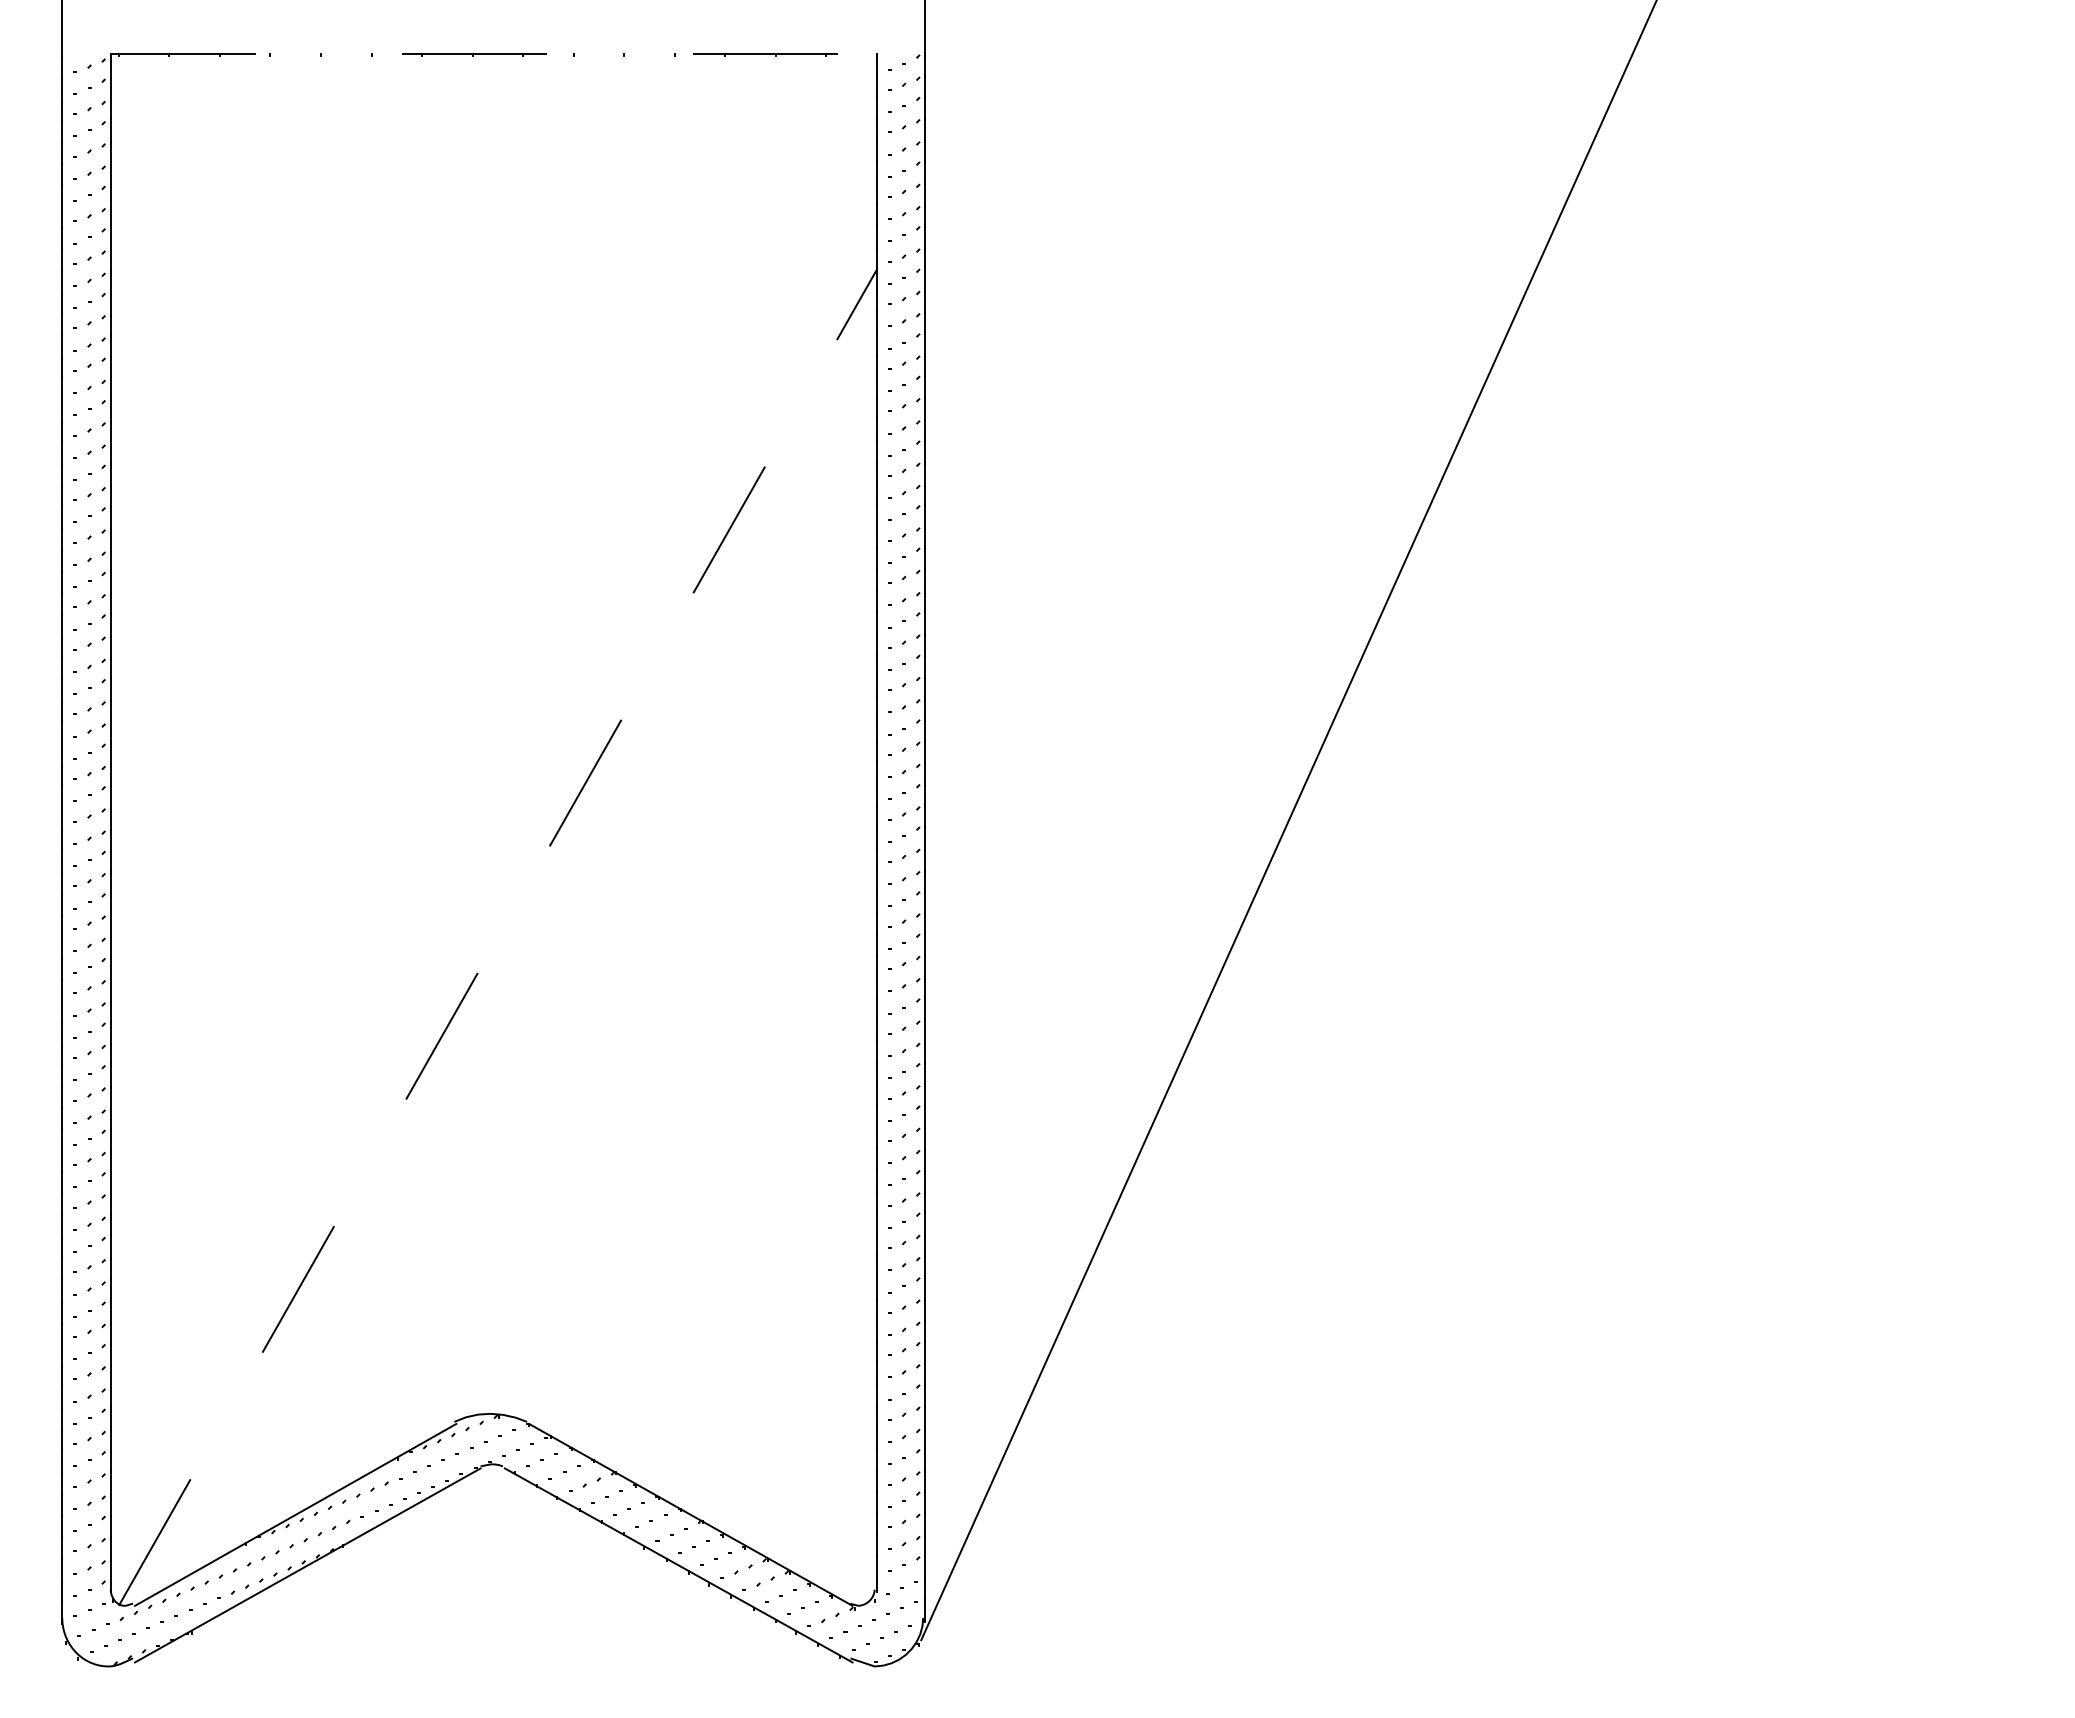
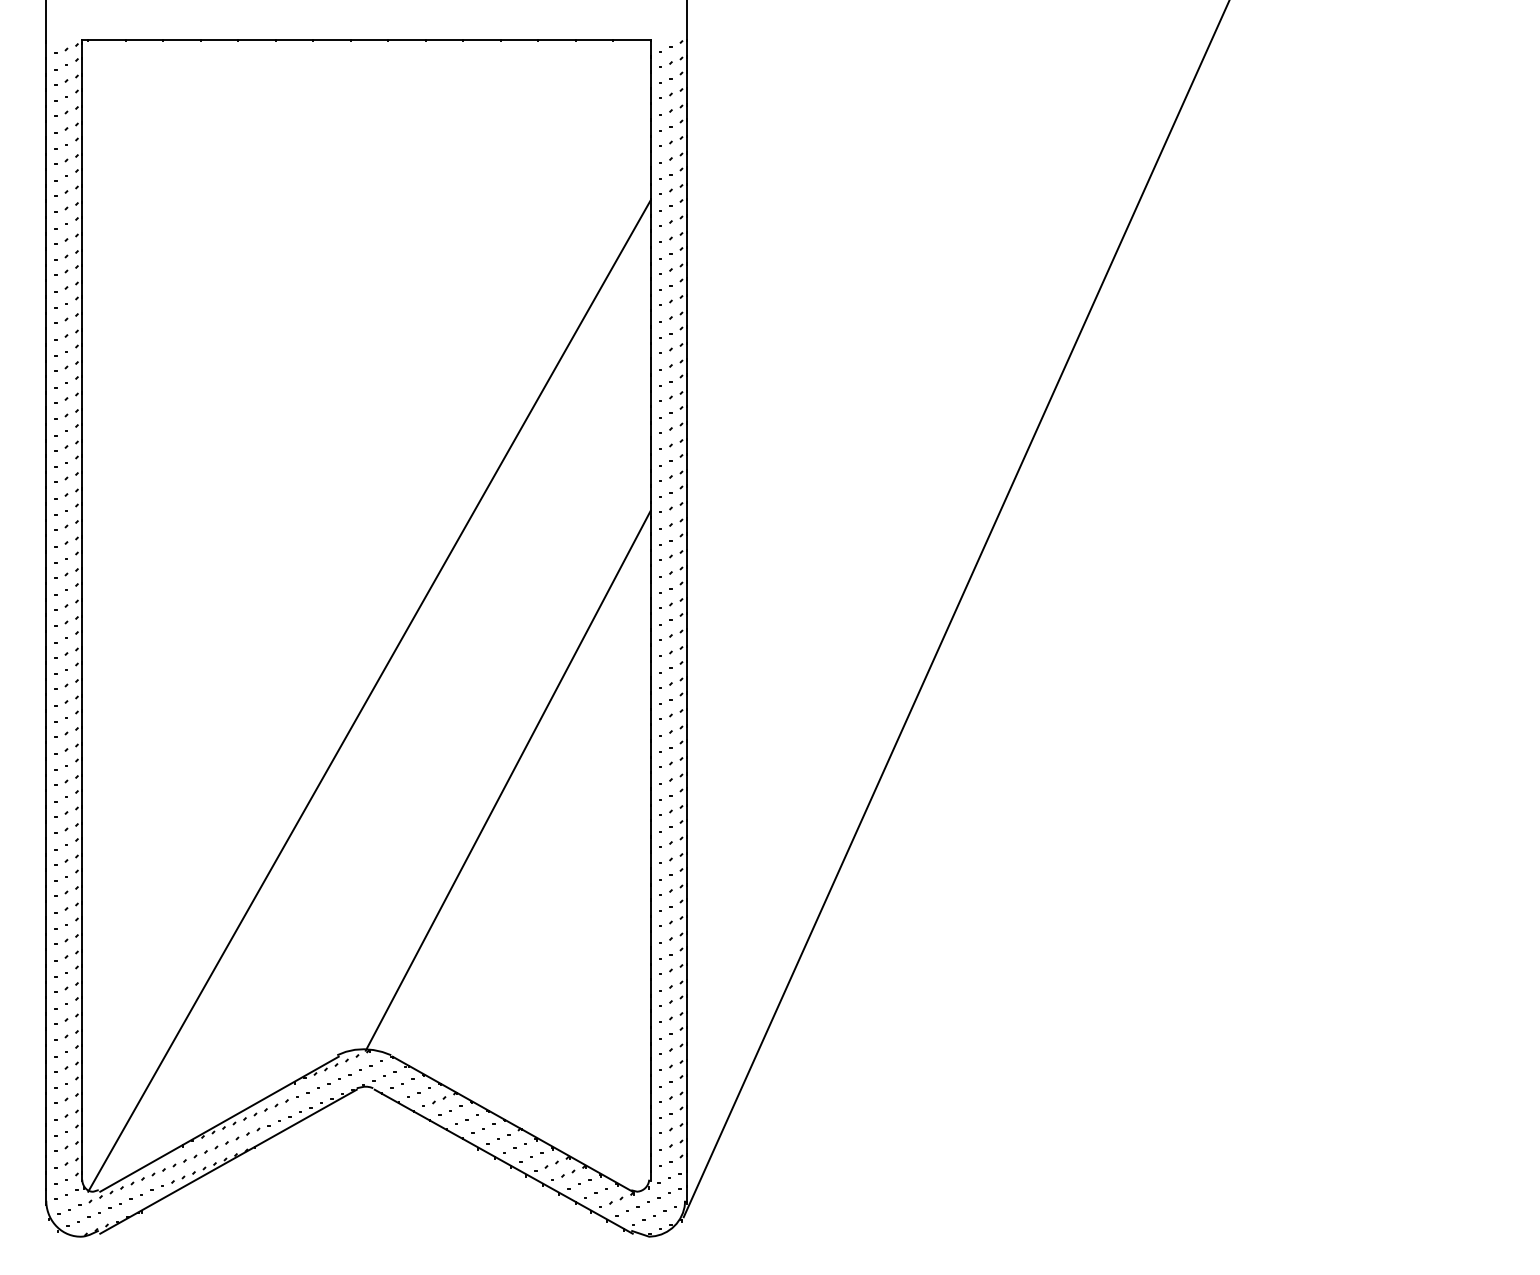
line: (494, 53) -> (367, 39), dashed -> solid
line: (498, 937) -> (370, 695), dashed -> solid
line: (684, 1051) -> (508, 780), added

